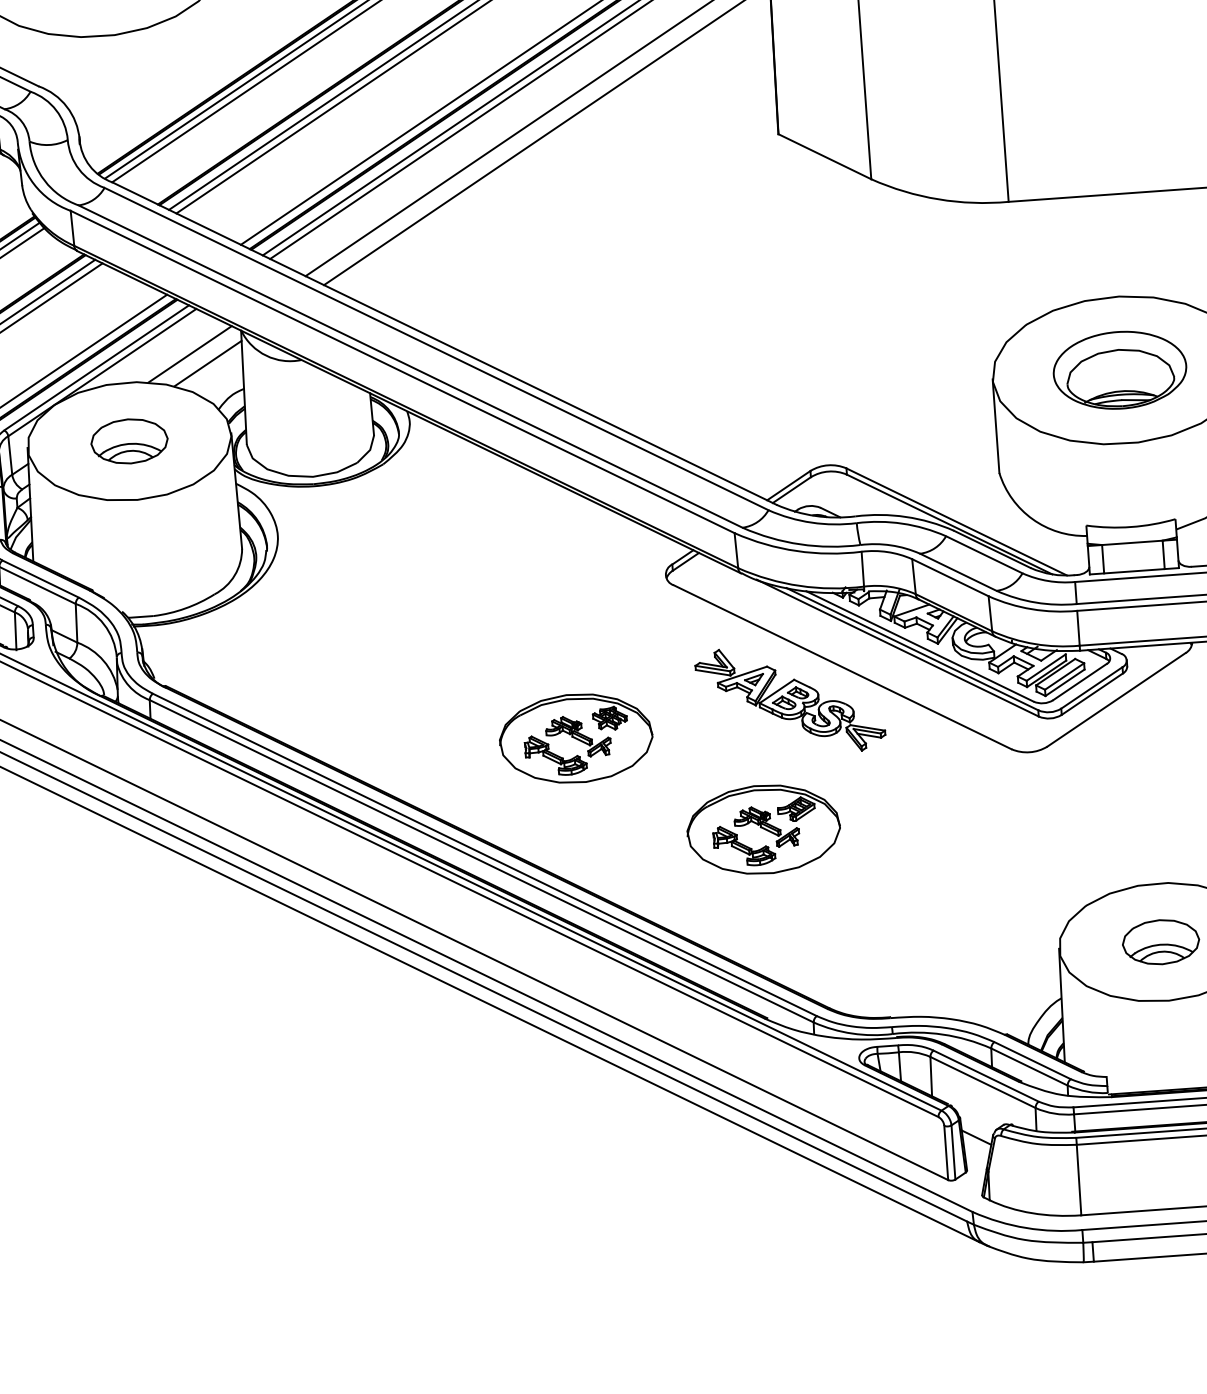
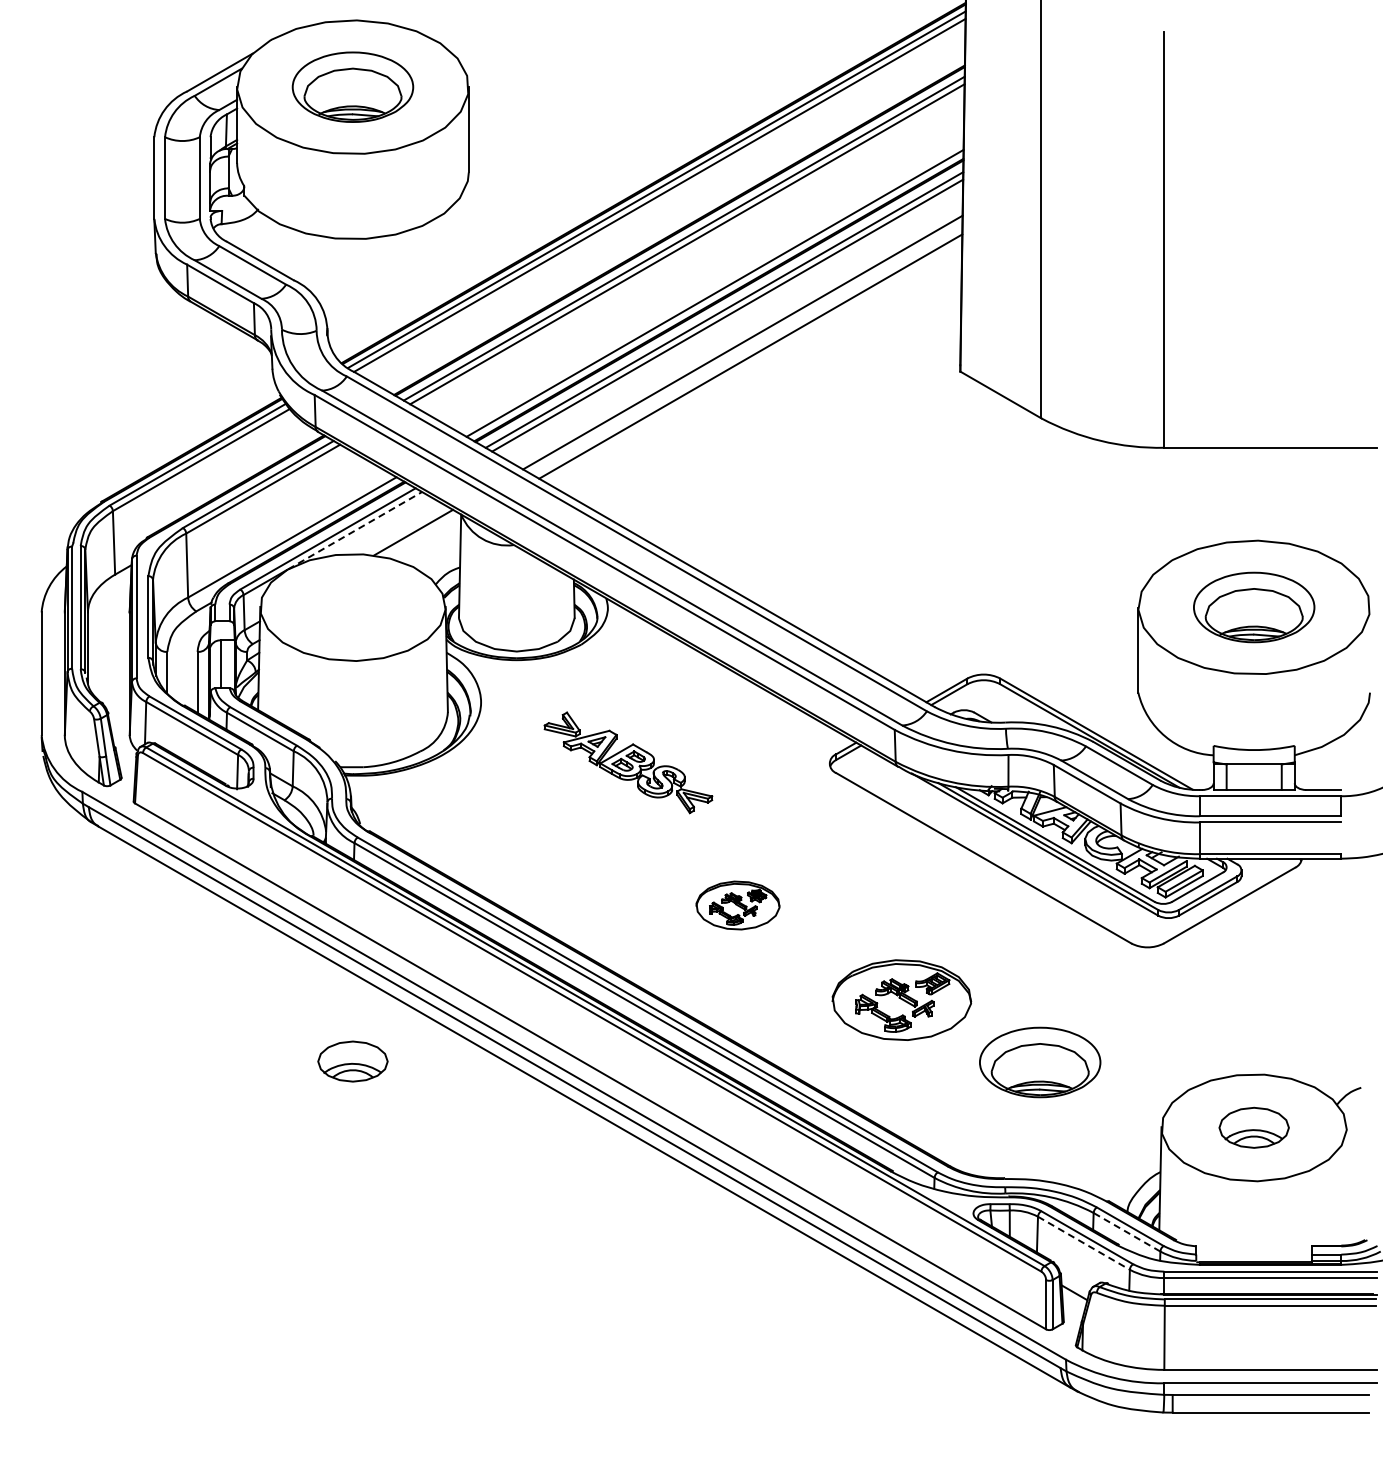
line: (126, 356) -> (355, 530), solid -> dashed
line: (207, 362) -> (428, 541), removed
part: (128, 441) -> (352, 1061), moved
part: (790, 699) -> (628, 762), moved
part: (575, 738) -> (737, 905), size x0.6
part: (921, 887) -> (1040, 1062), added
line: (1030, 1067) -> (1127, 1232), solid -> dashed
line: (983, 1082) -> (1084, 1243), solid -> dashed

